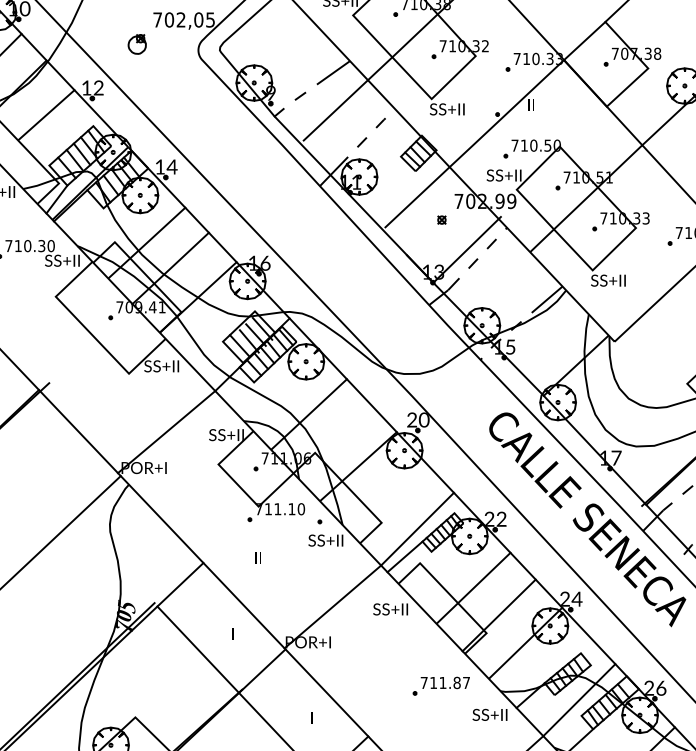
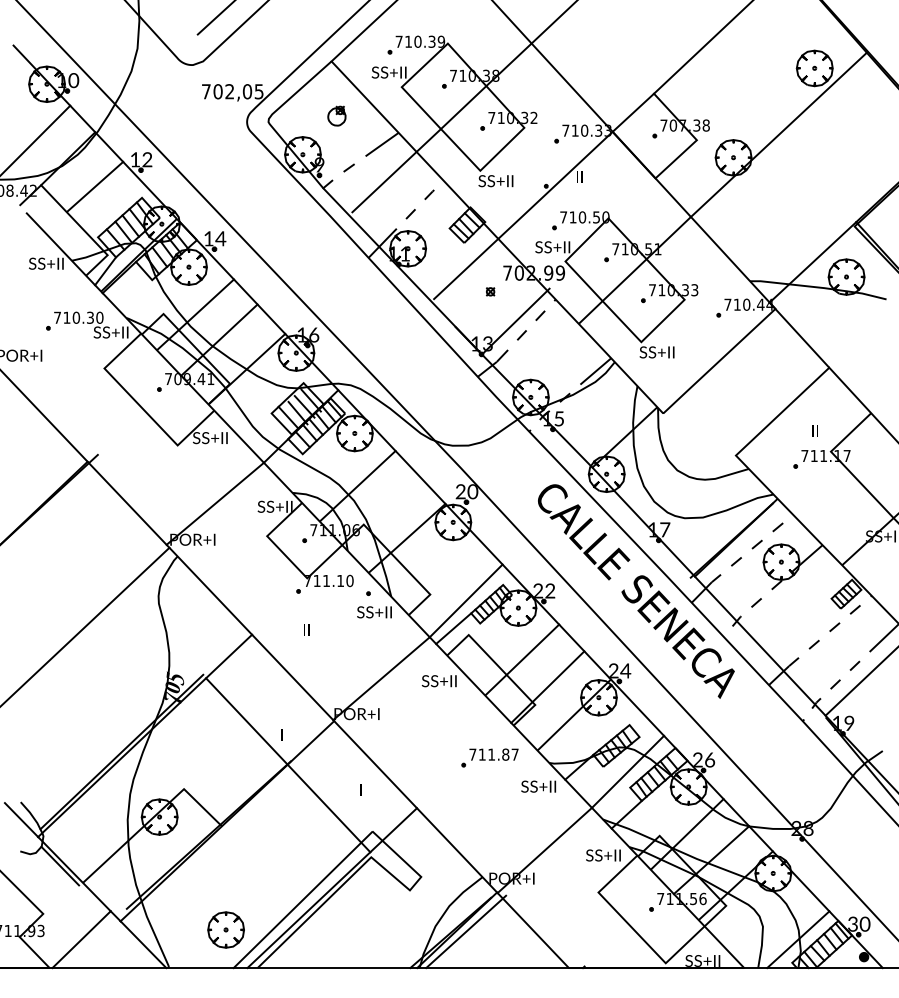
part: (136, 43) -> (336, 115), moved
text: (232, 633) -> (281, 734), moved

